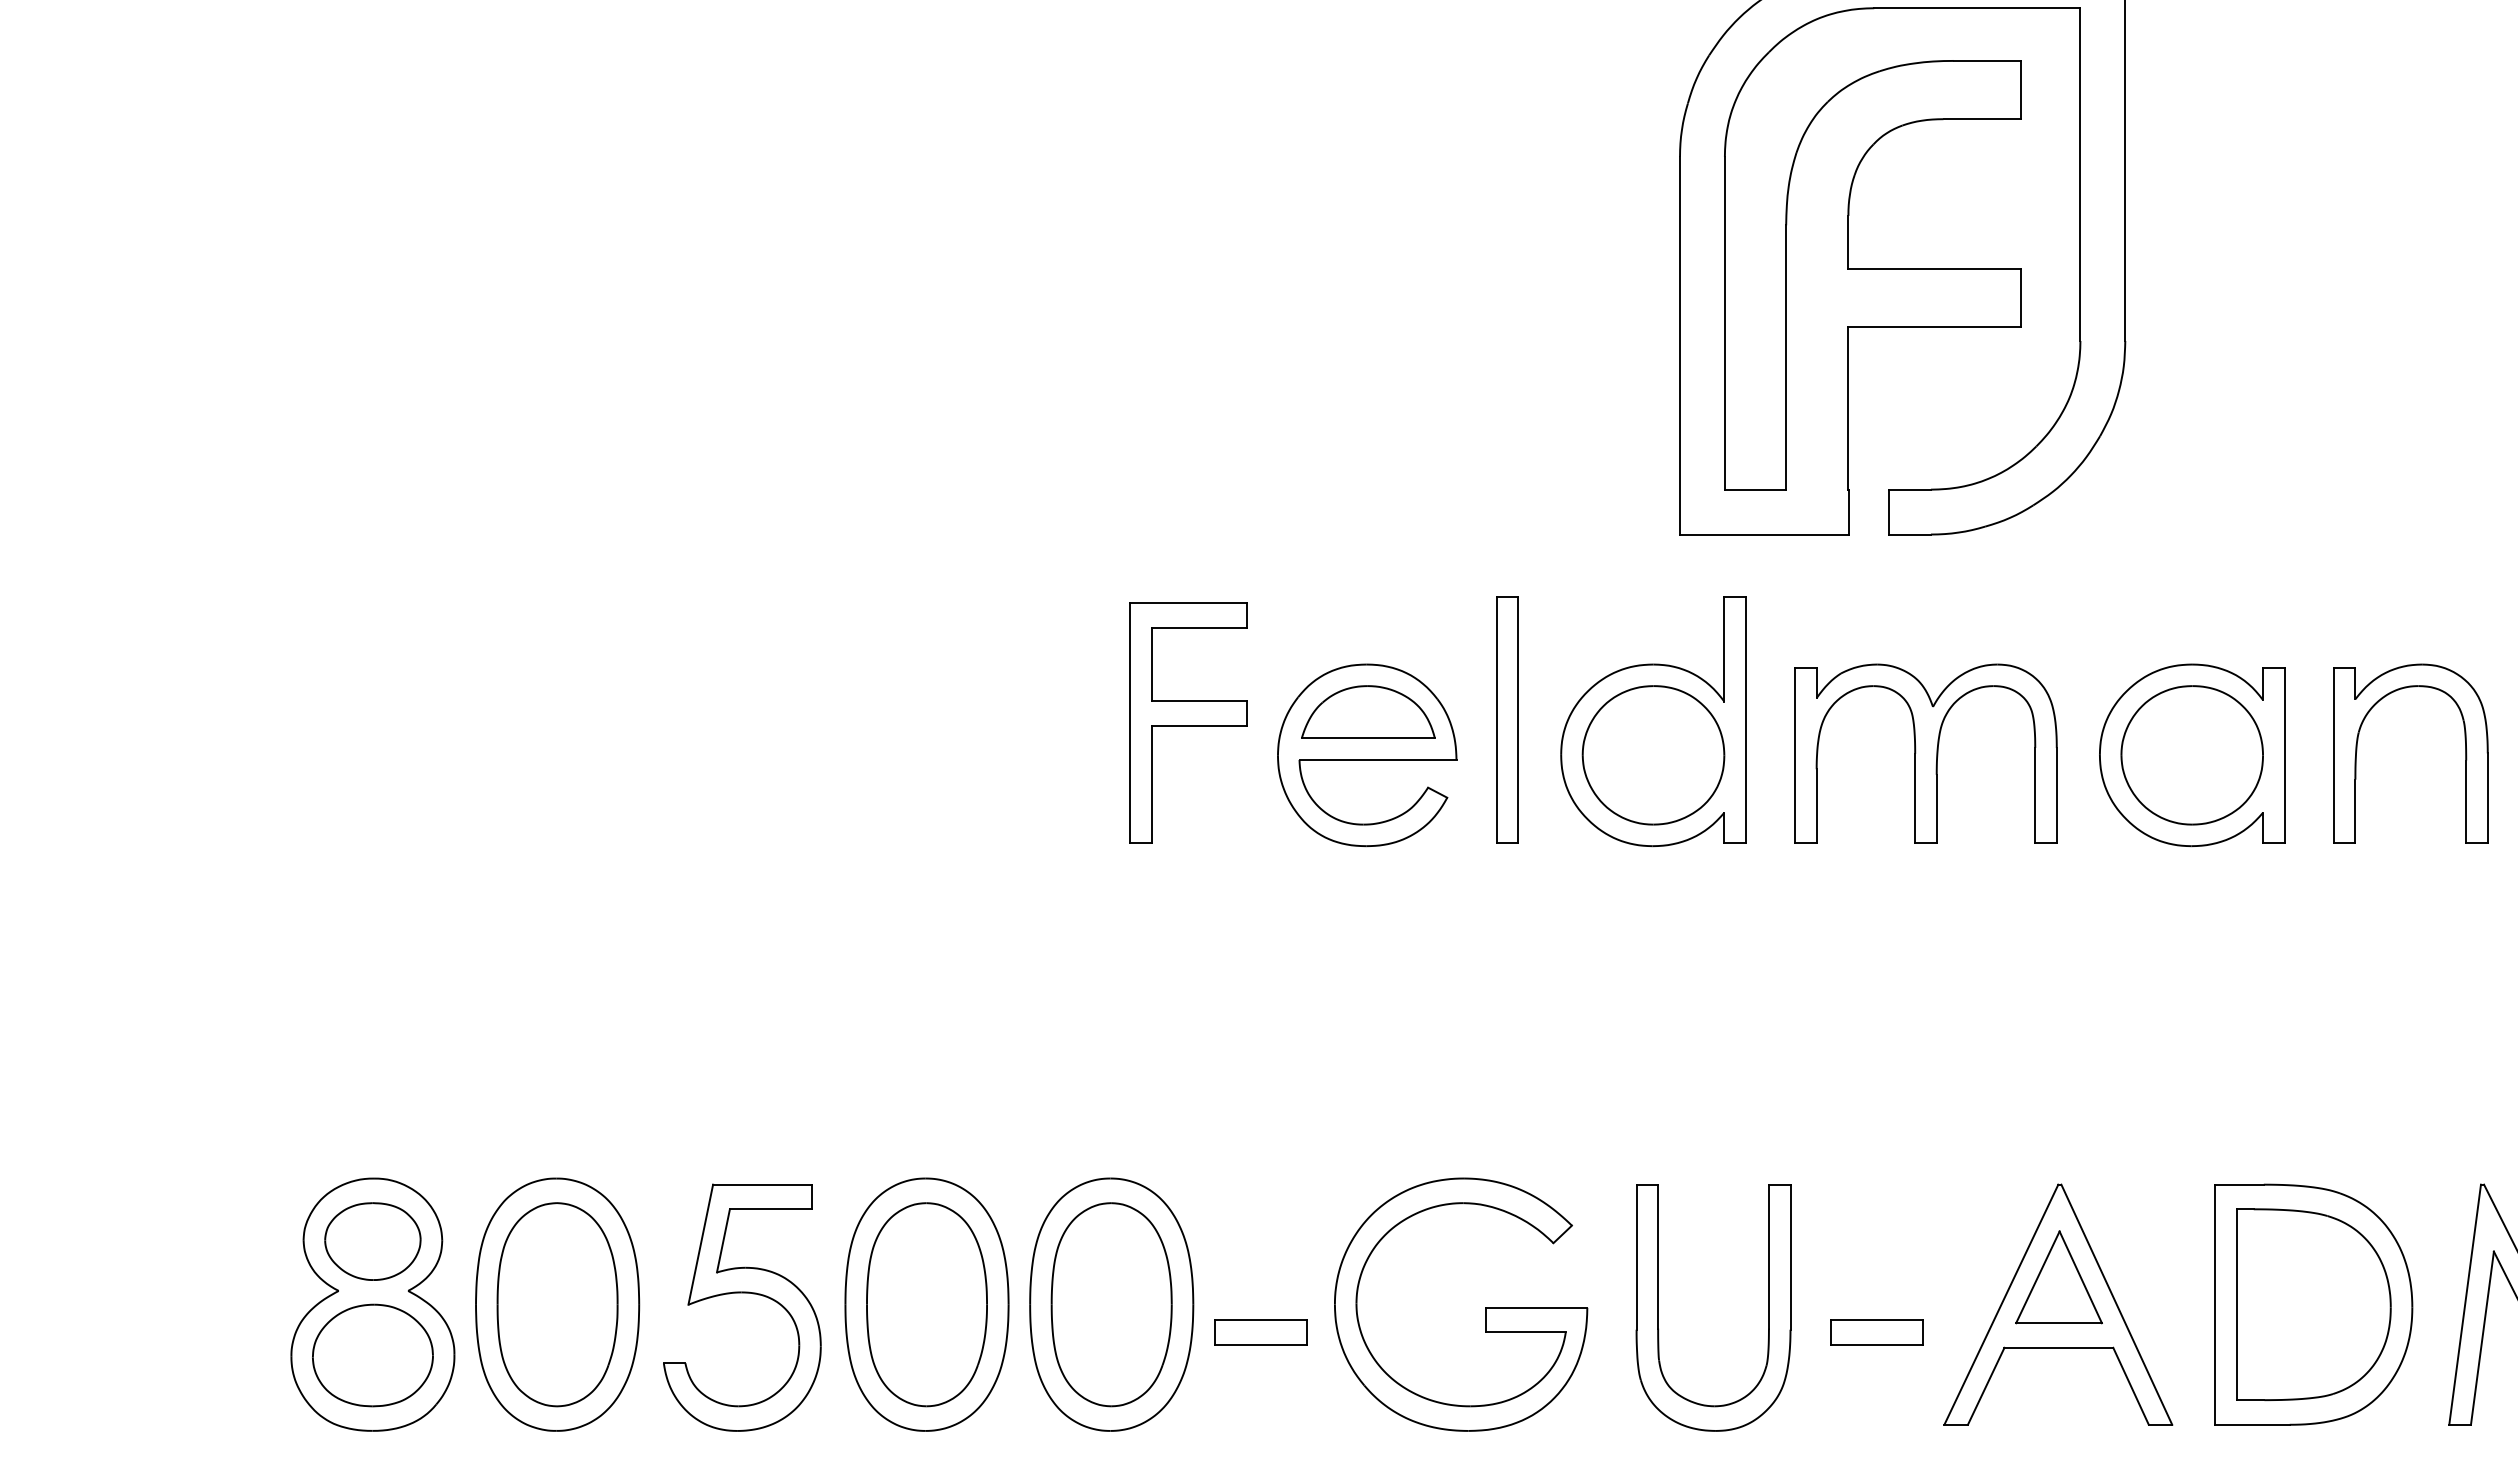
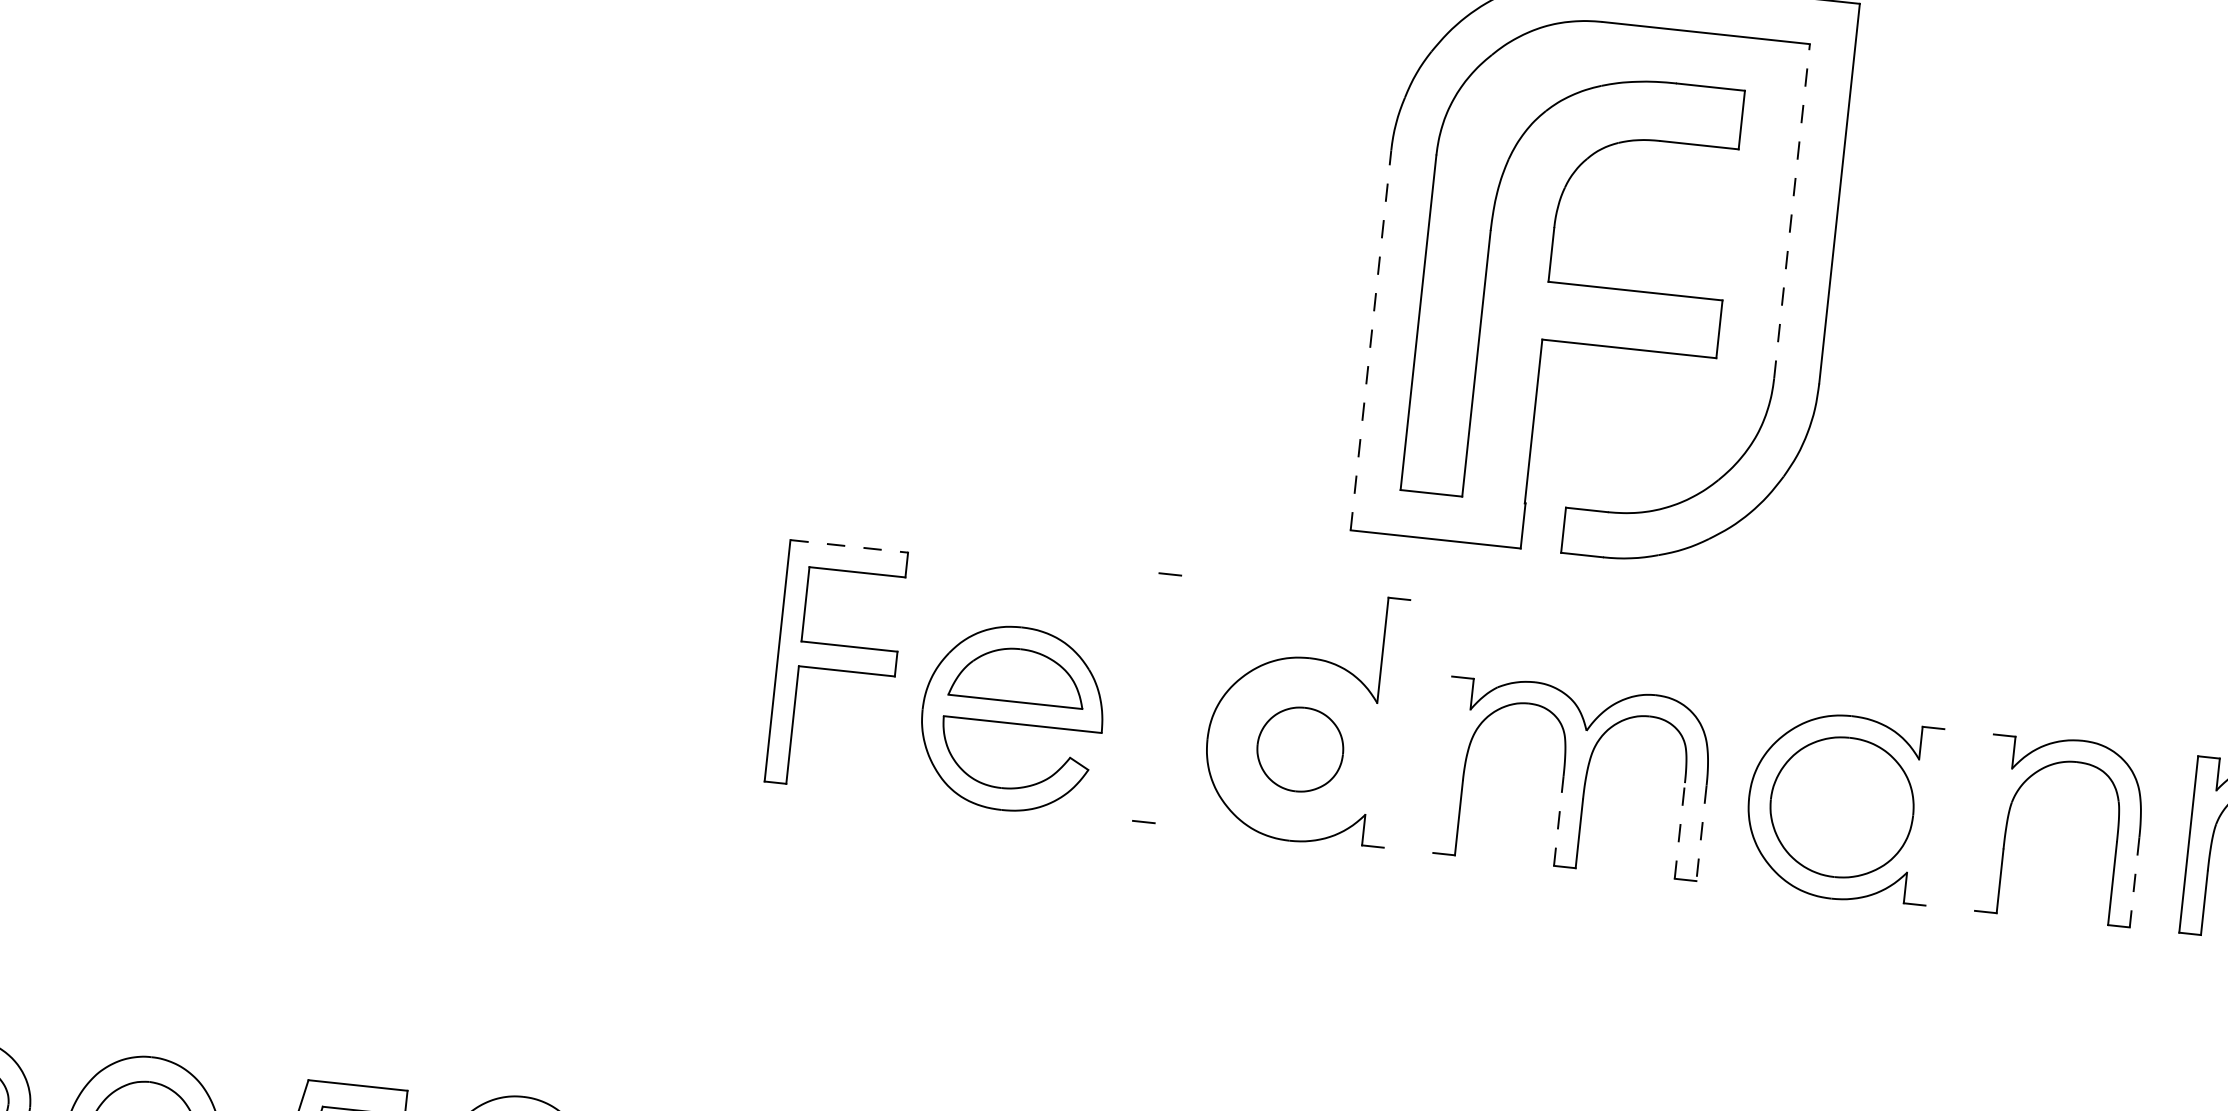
line: (2080, 174) -> (1792, 211), solid -> dashed
line: (1680, 345) -> (1371, 340), solid -> dashed
line: (1189, 602) -> (850, 545), solid -> dashed
line: (1496, 719) -> (1146, 696), removed
line: (1518, 719) -> (1168, 698), removed
line: (1745, 719) -> (1396, 723), removed
part: (1653, 755) -> (1300, 749), size x0.6
line: (1795, 755) -> (1443, 764), removed
line: (2284, 755) -> (1934, 817), removed
line: (2333, 755) -> (1984, 822), removed
line: (2035, 795) -> (1680, 830), solid -> dashed
line: (2056, 795) -> (1701, 833), solid -> dashed
line: (1915, 798) -> (1559, 821), solid -> dashed
line: (2487, 798) -> (2134, 882), solid -> dashed

